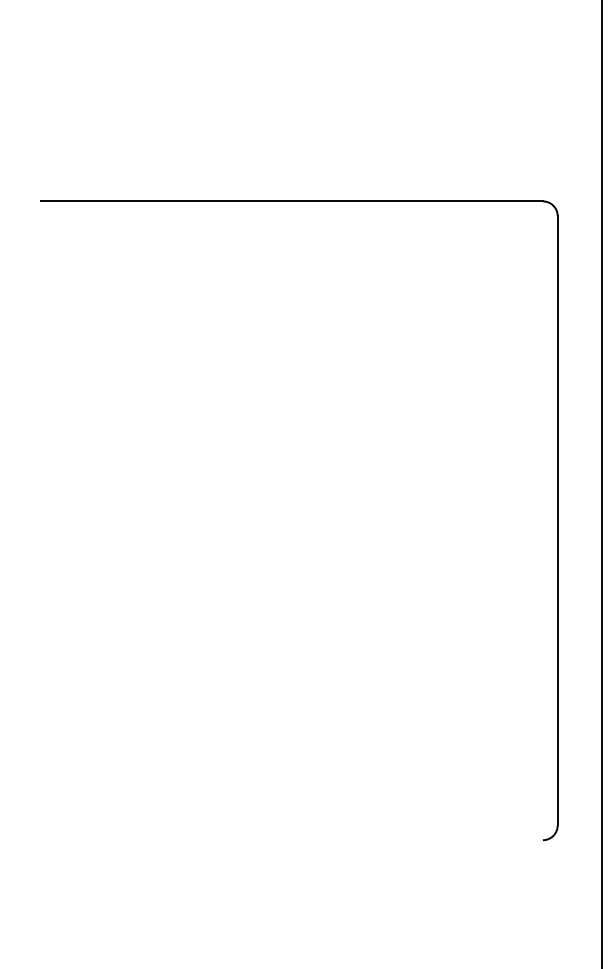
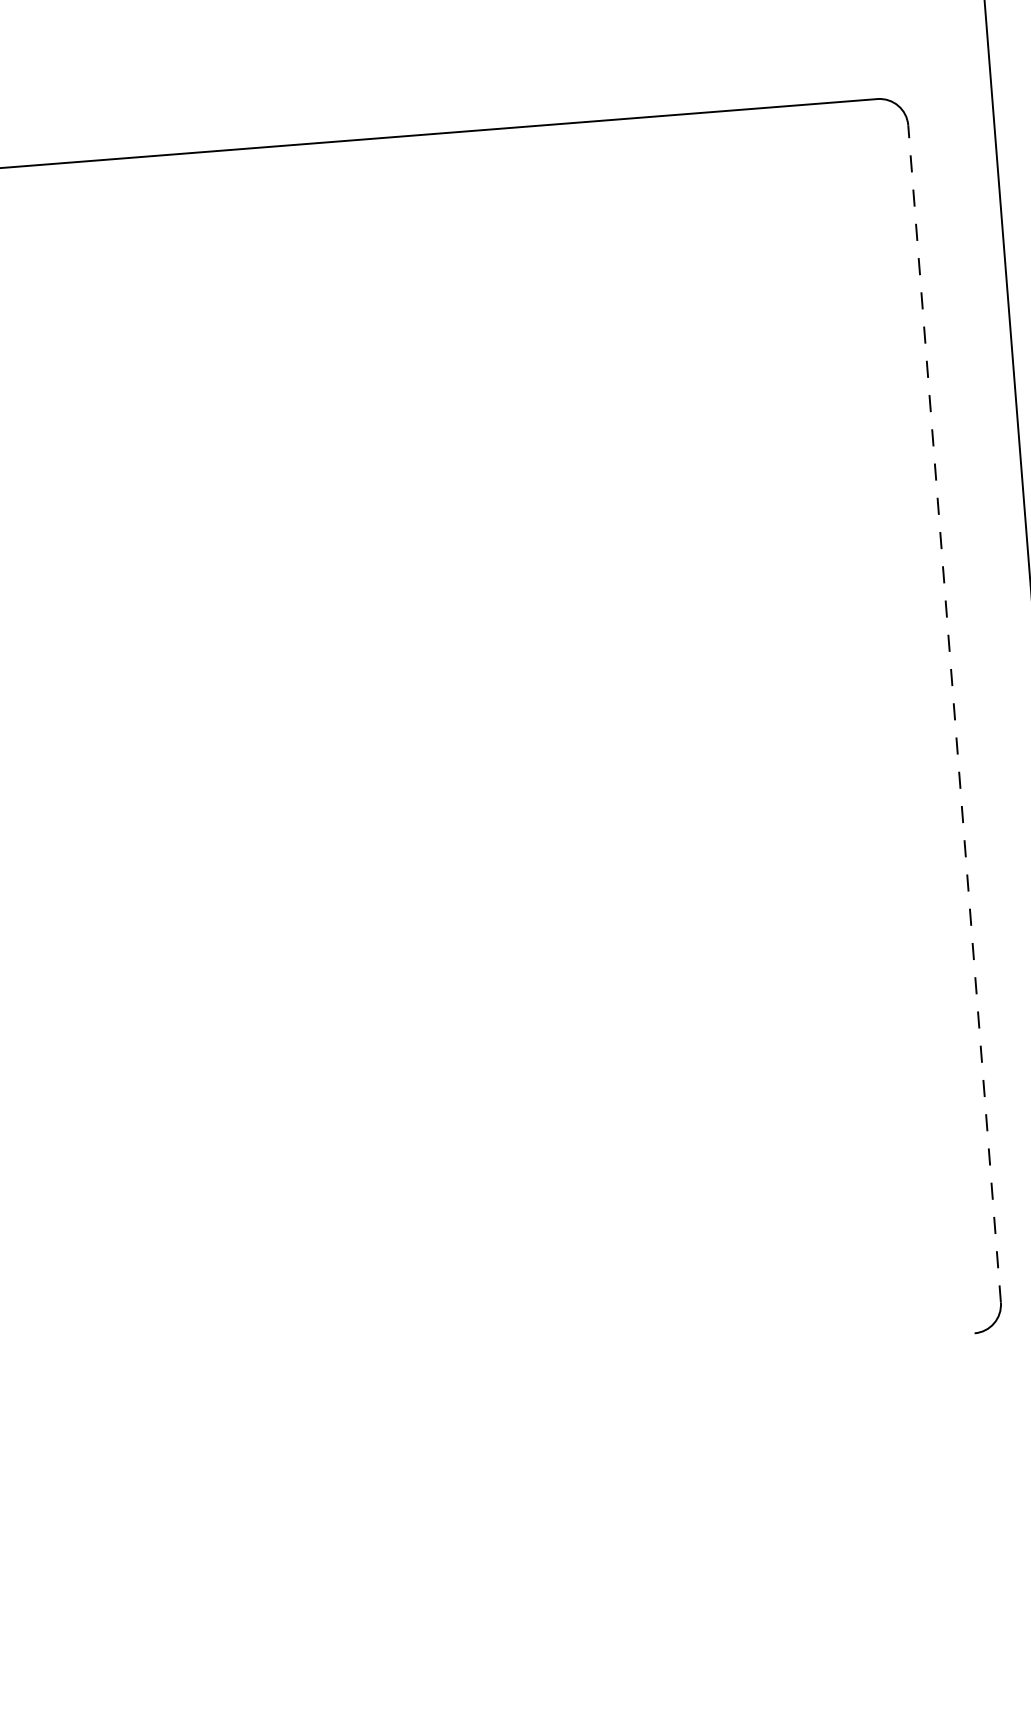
line: (557, 520) -> (954, 713), solid -> dashed

